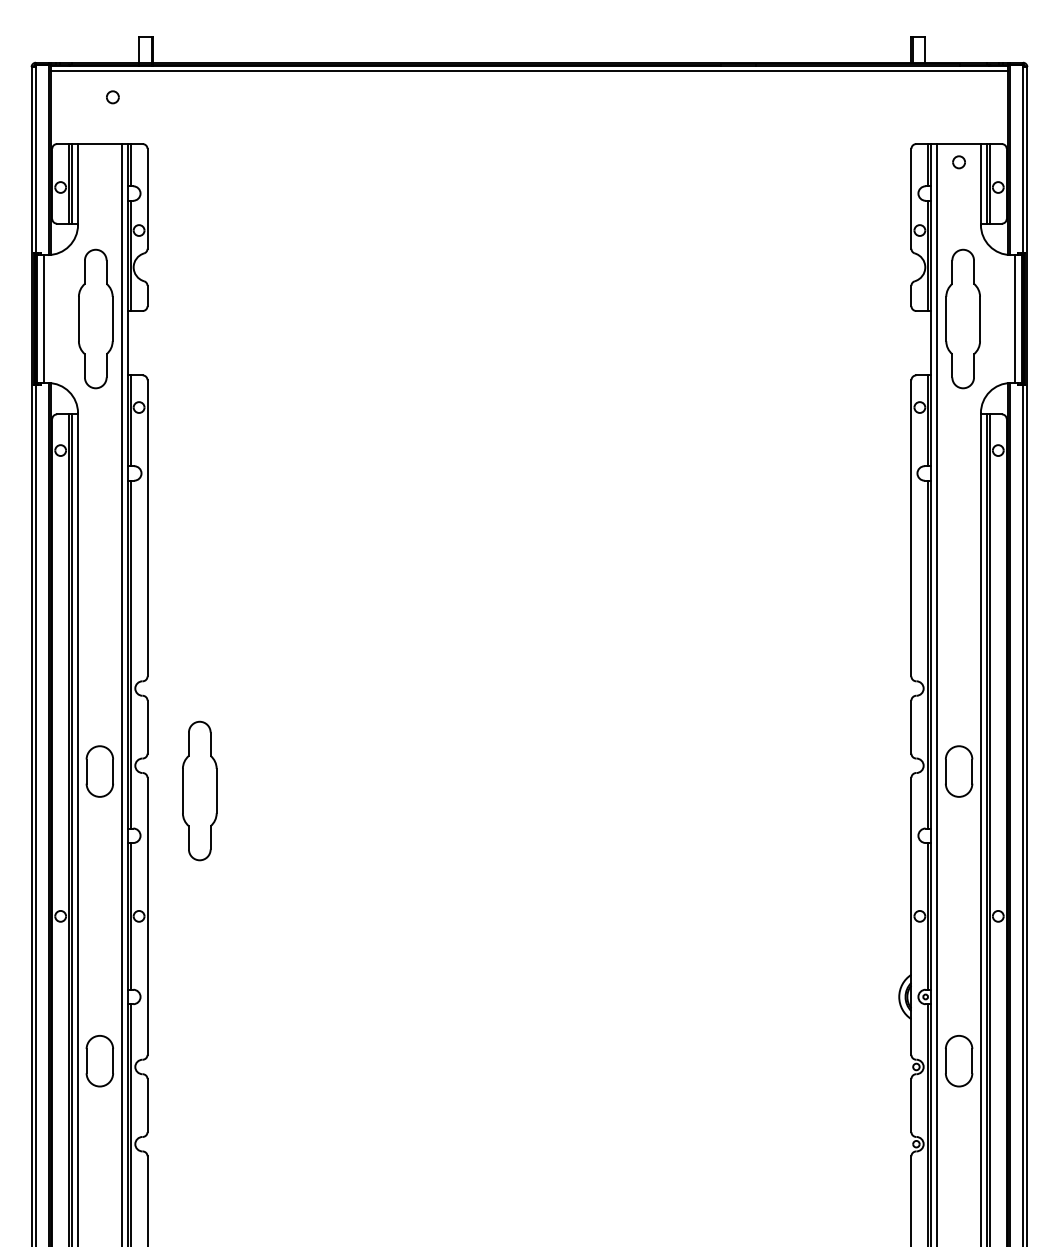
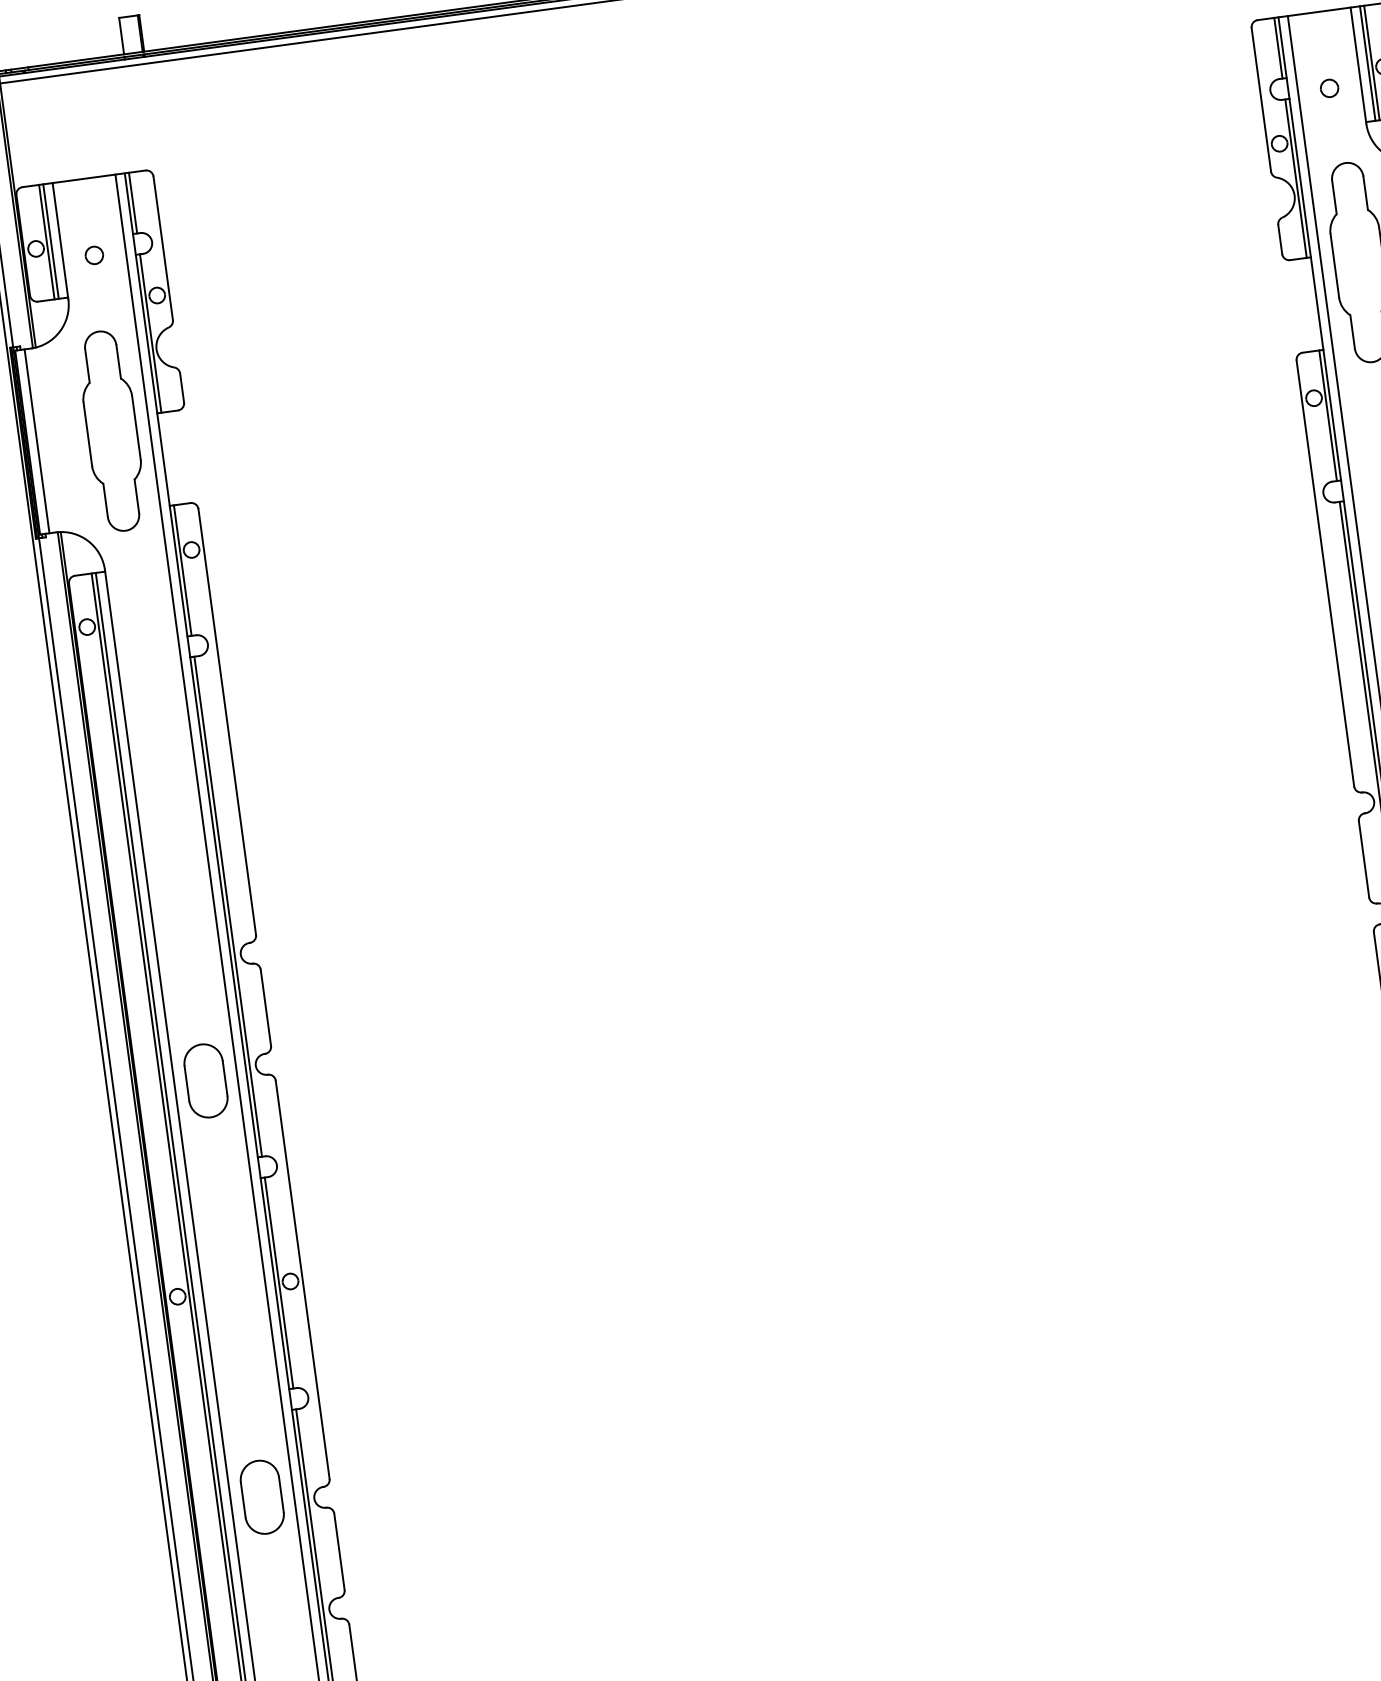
part: (112, 97) -> (93, 255), moved
part: (958, 162) -> (1328, 88), moved
part: (199, 790) -> (352, 1088), removed

